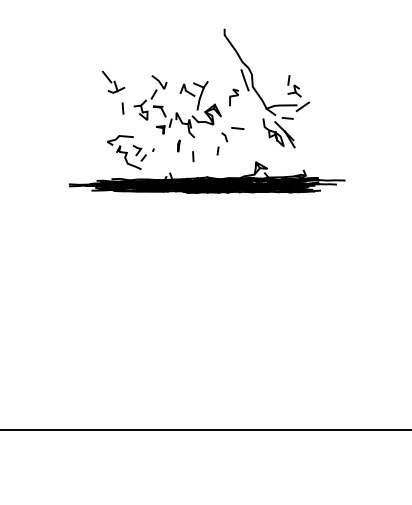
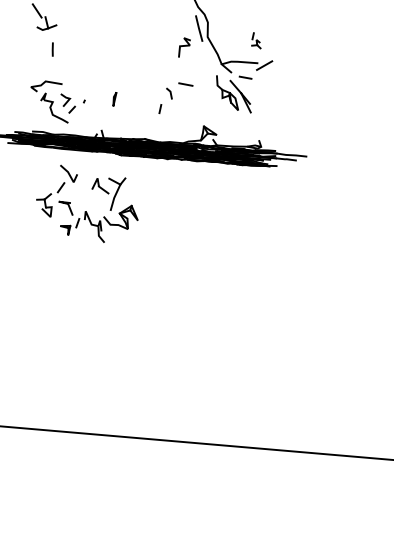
part: (294, 86) -> (256, 40), size x0.6
part: (177, 106) -> (87, 204), moved
line: (193, 156) -> (130, 113), removed

